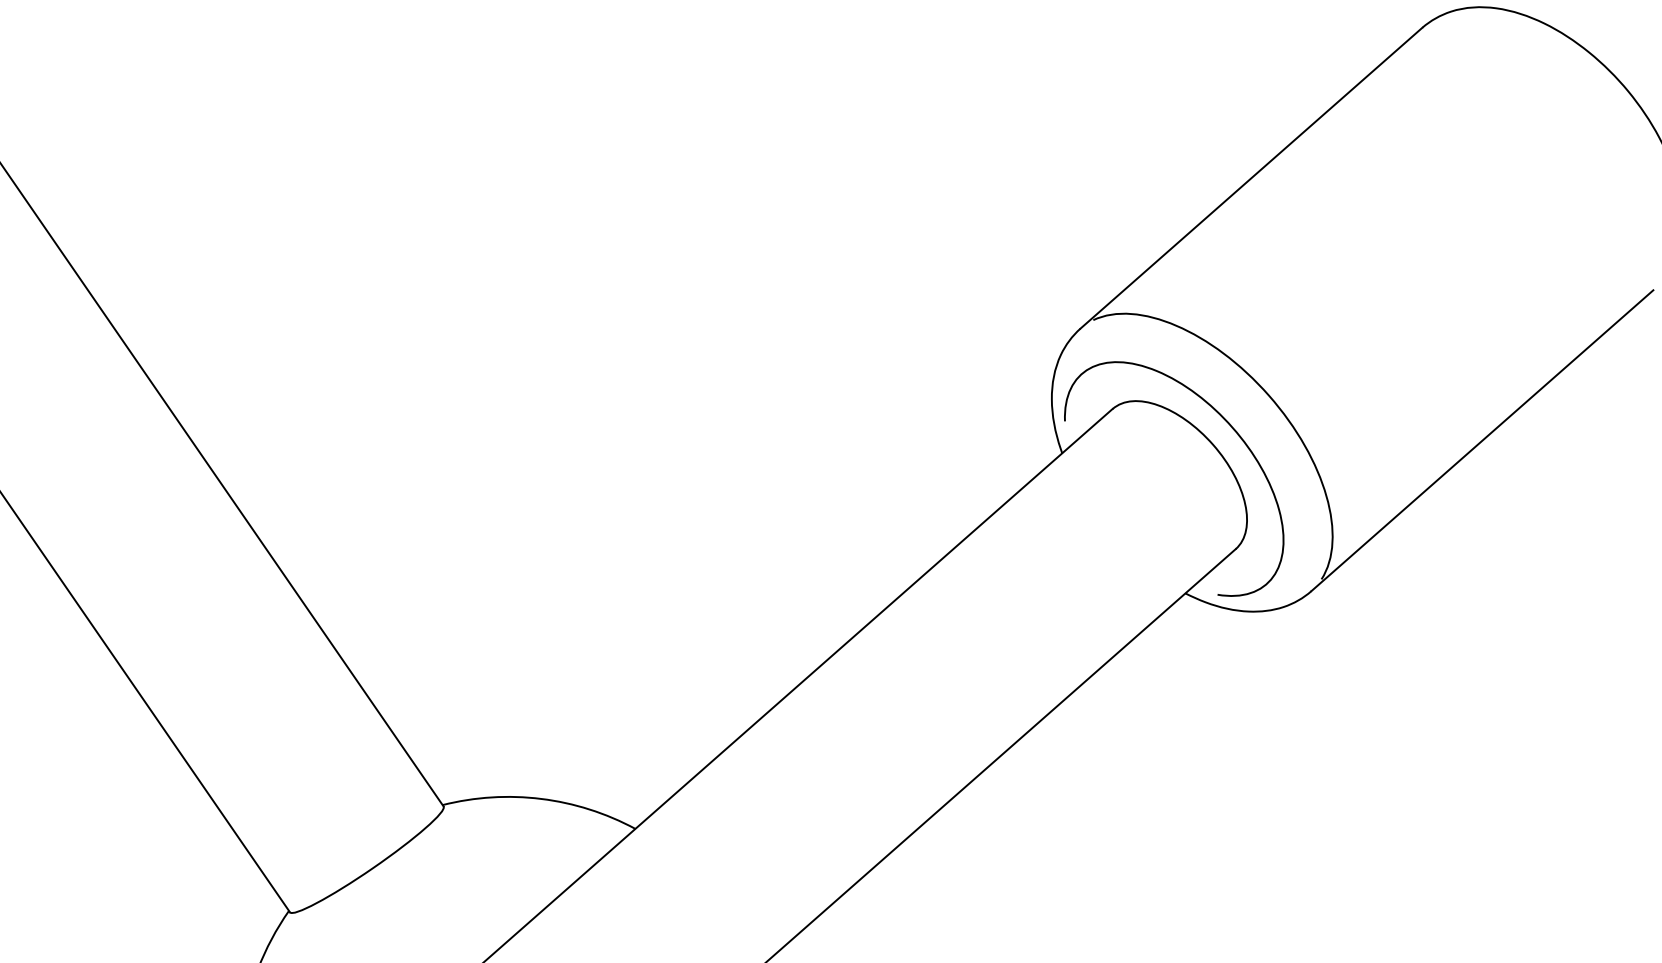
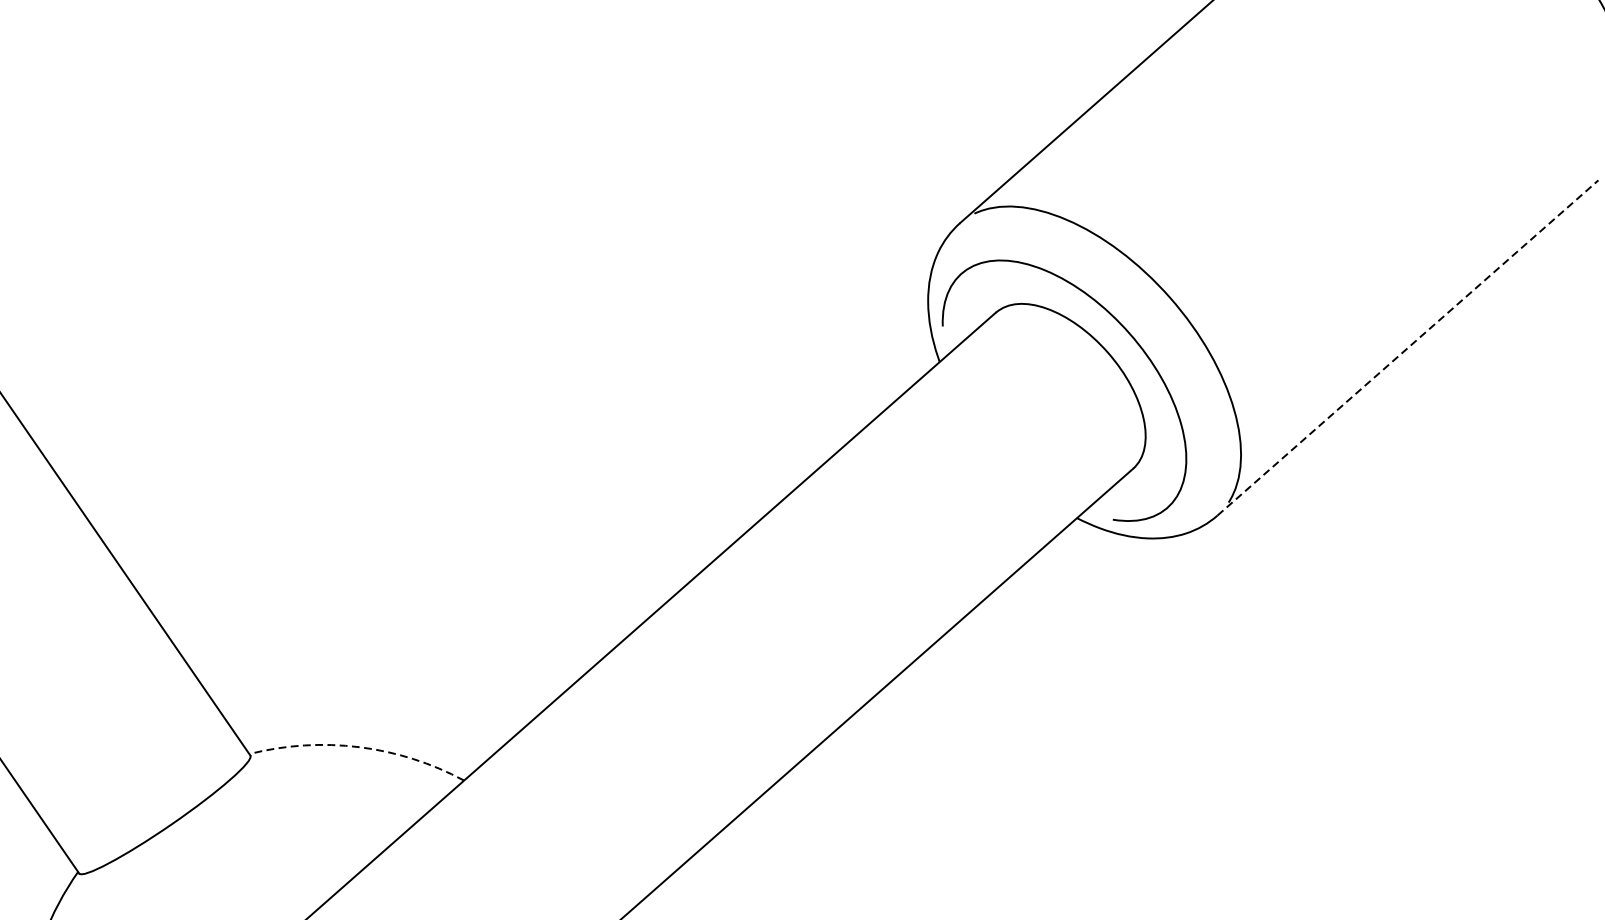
line: (1482, 440) -> (1408, 347), solid -> dashed
arc: (541, 798) -> (359, 746), solid -> dashed

